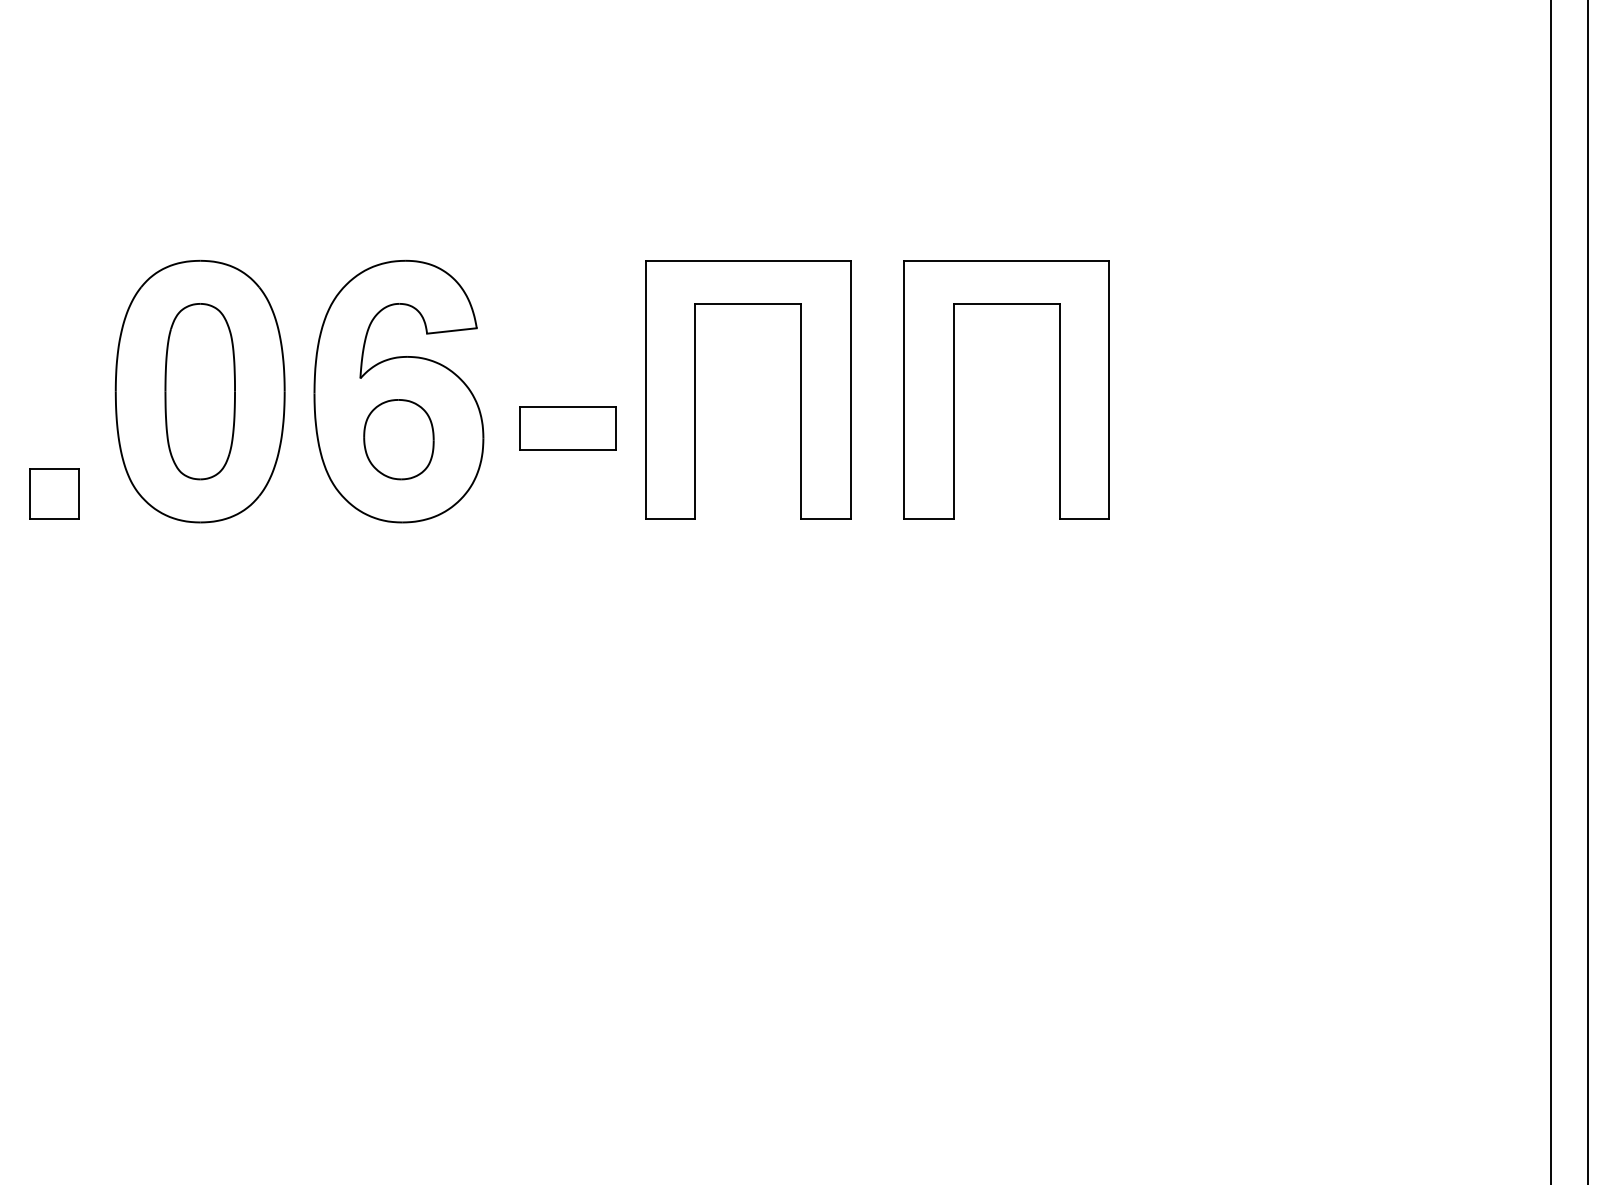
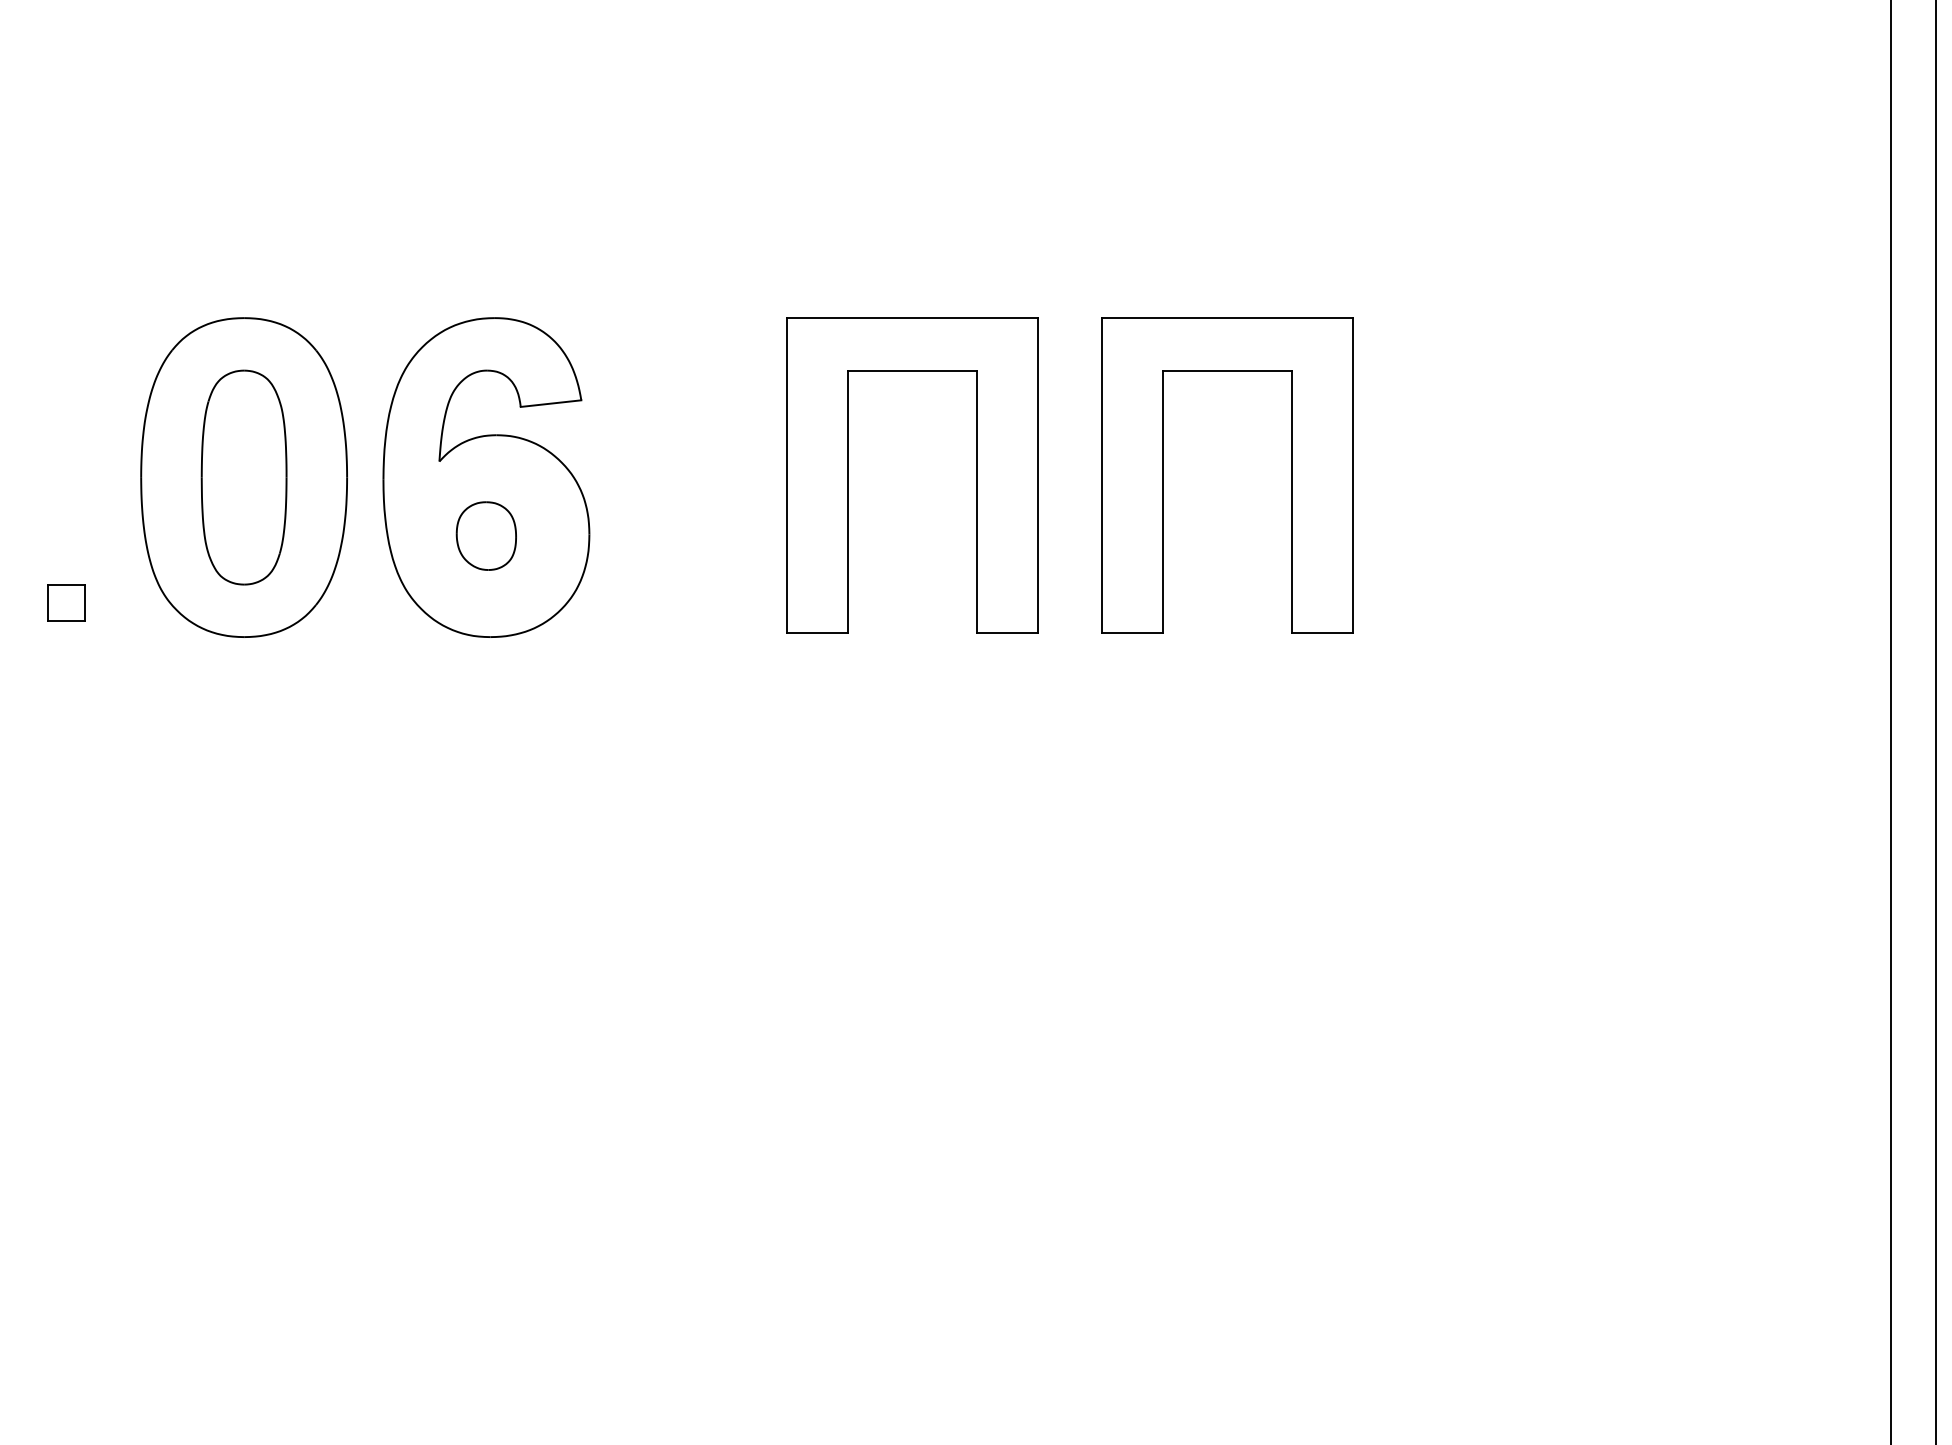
part: (567, 427) -> (692, 521), removed
part: (399, 439) -> (486, 535), size x0.7
part: (54, 494) -> (66, 602), size x0.6

